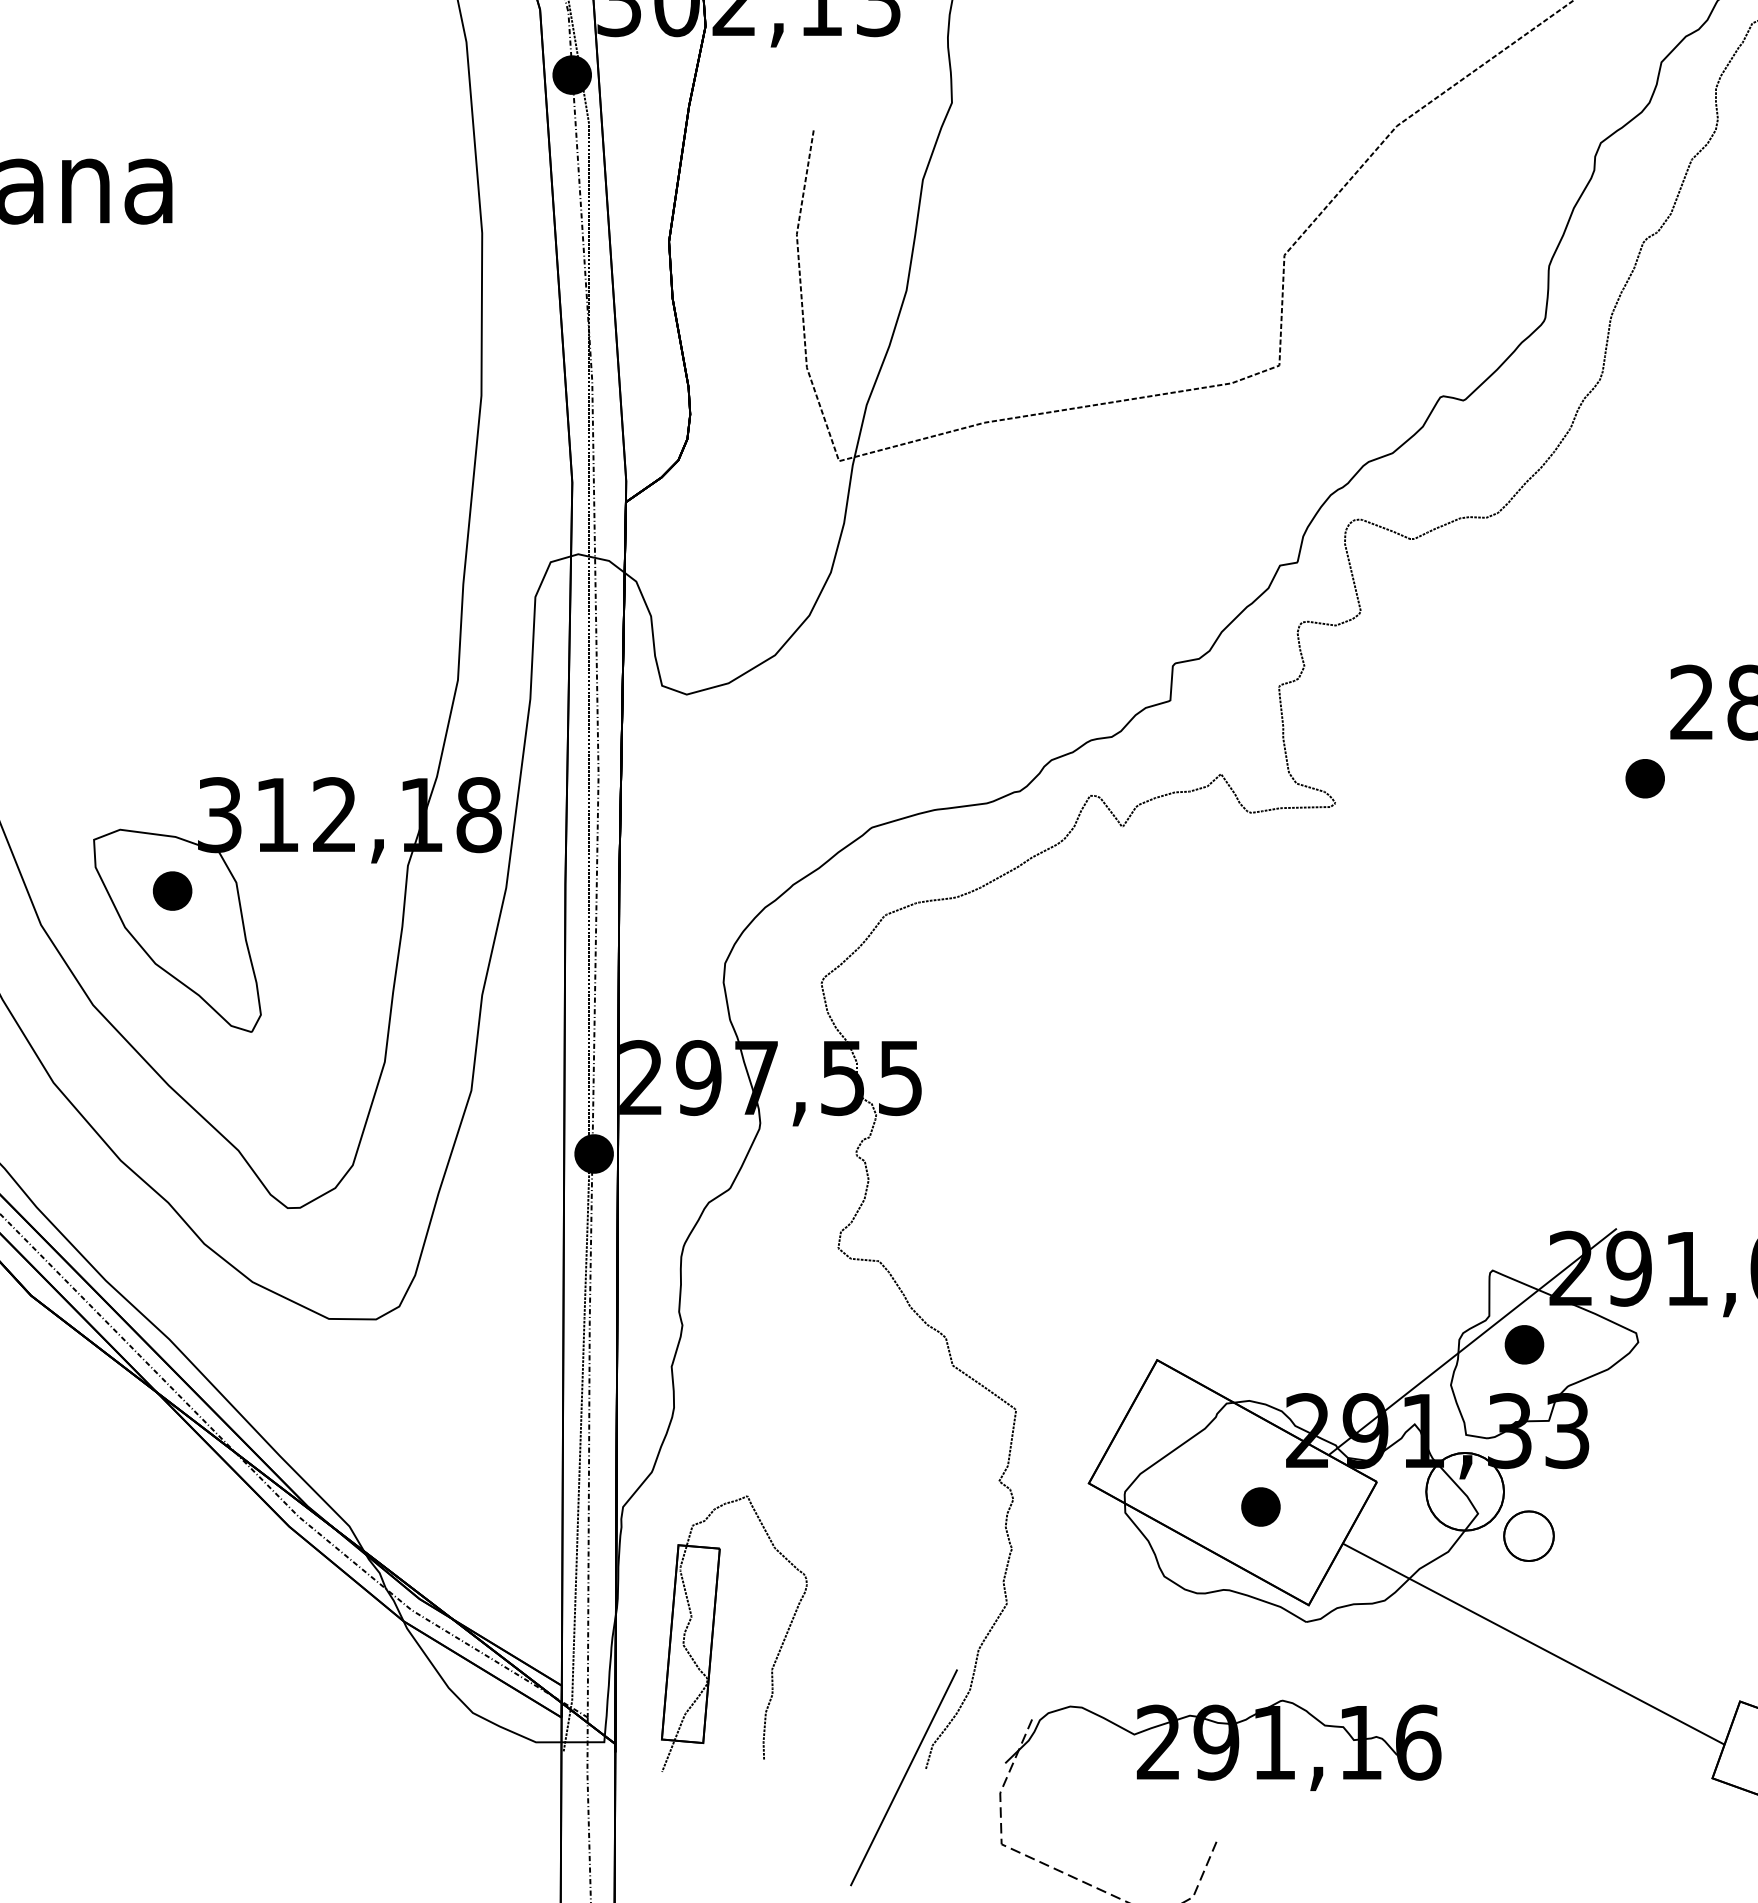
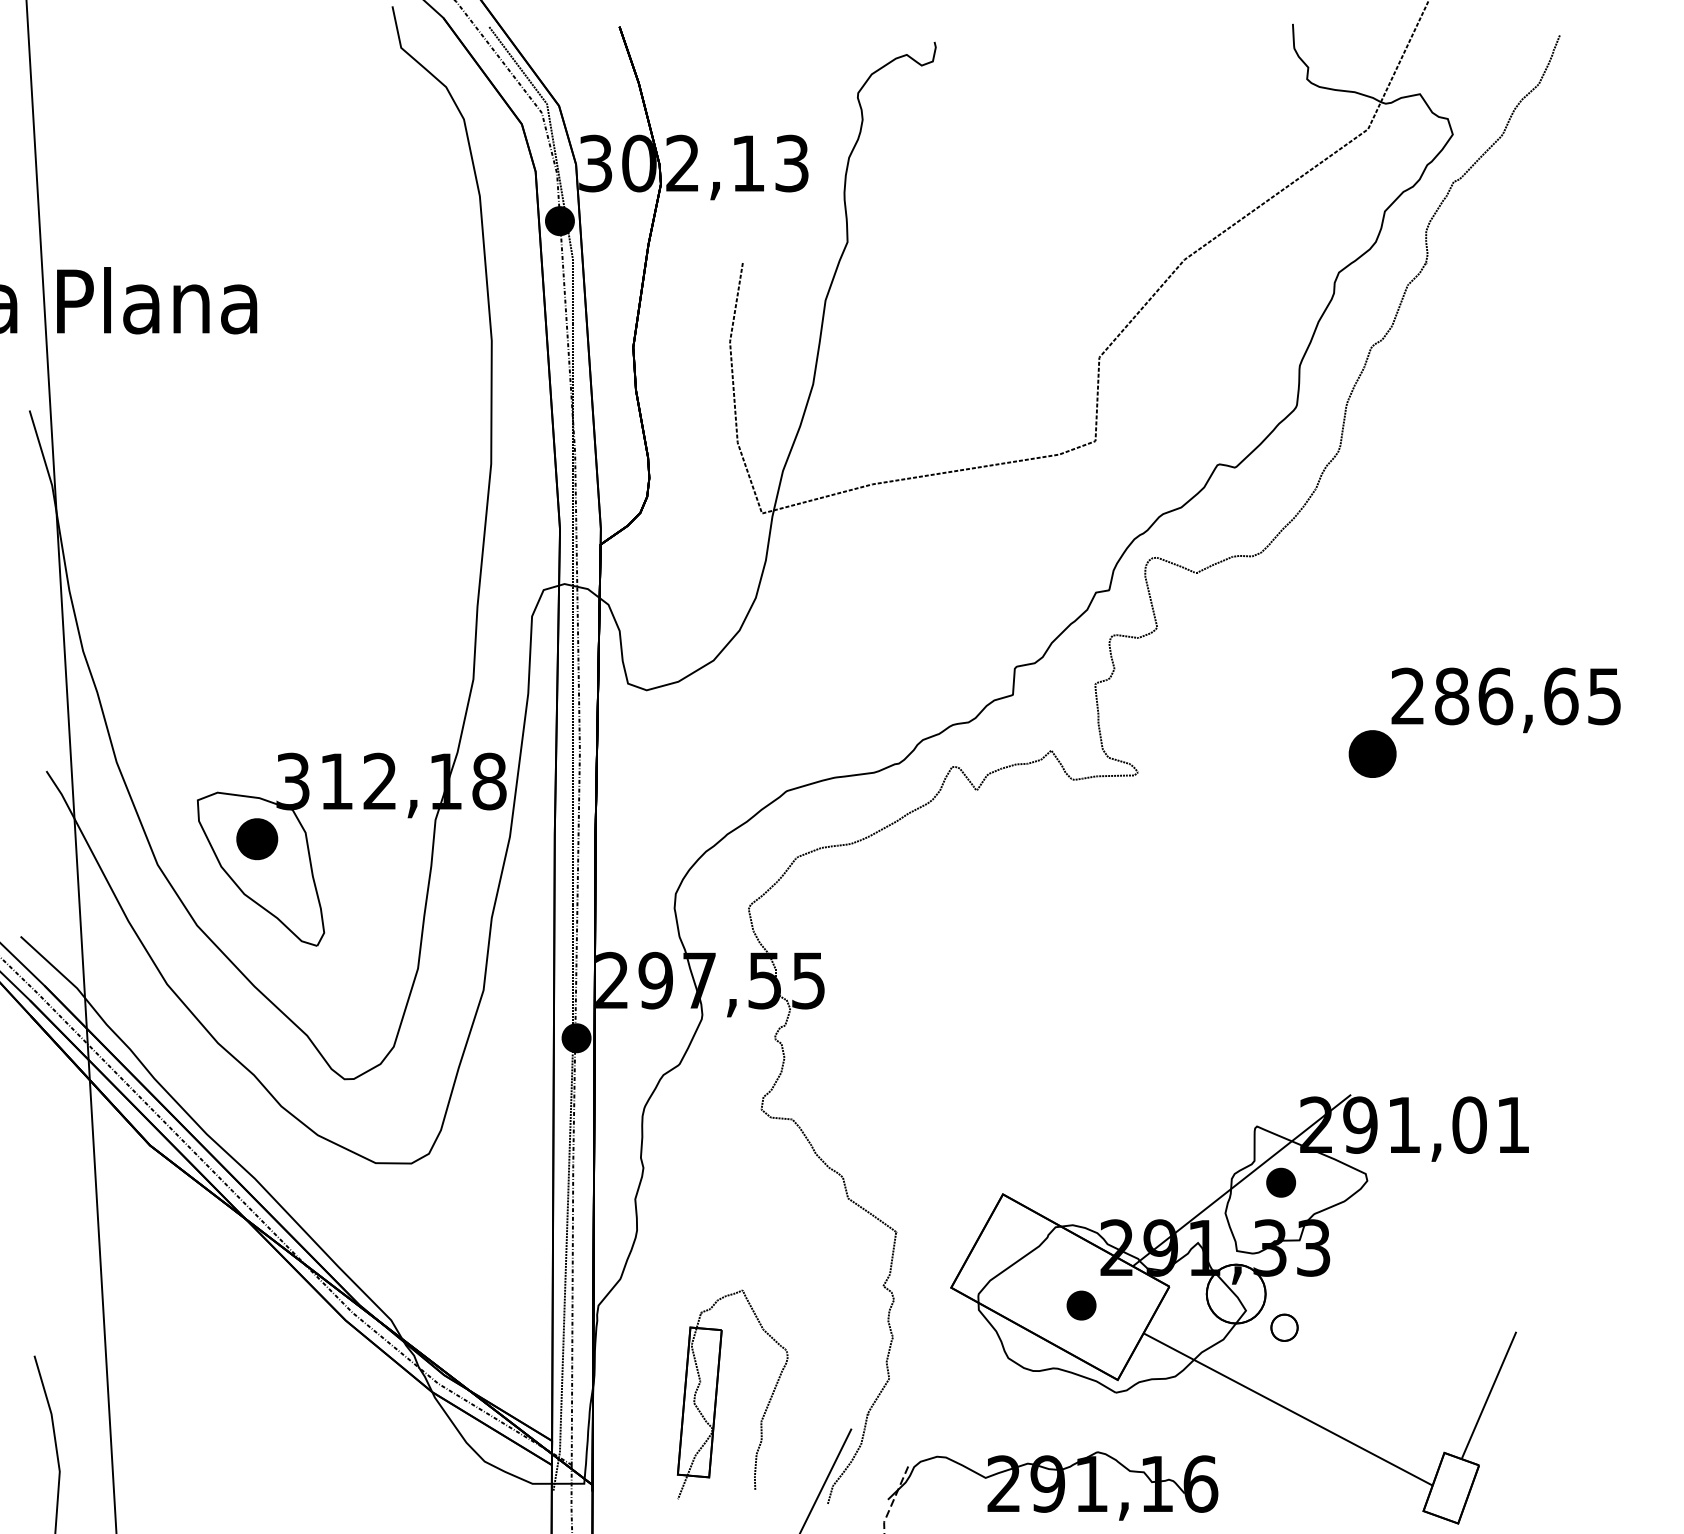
part: (1645, 778) -> (1372, 753), size x1.6
part: (172, 890) -> (257, 838), size x1.4
part: (1528, 1535) -> (1284, 1327), size x0.7
part: (714, 1633) -> (717, 1394), moved

